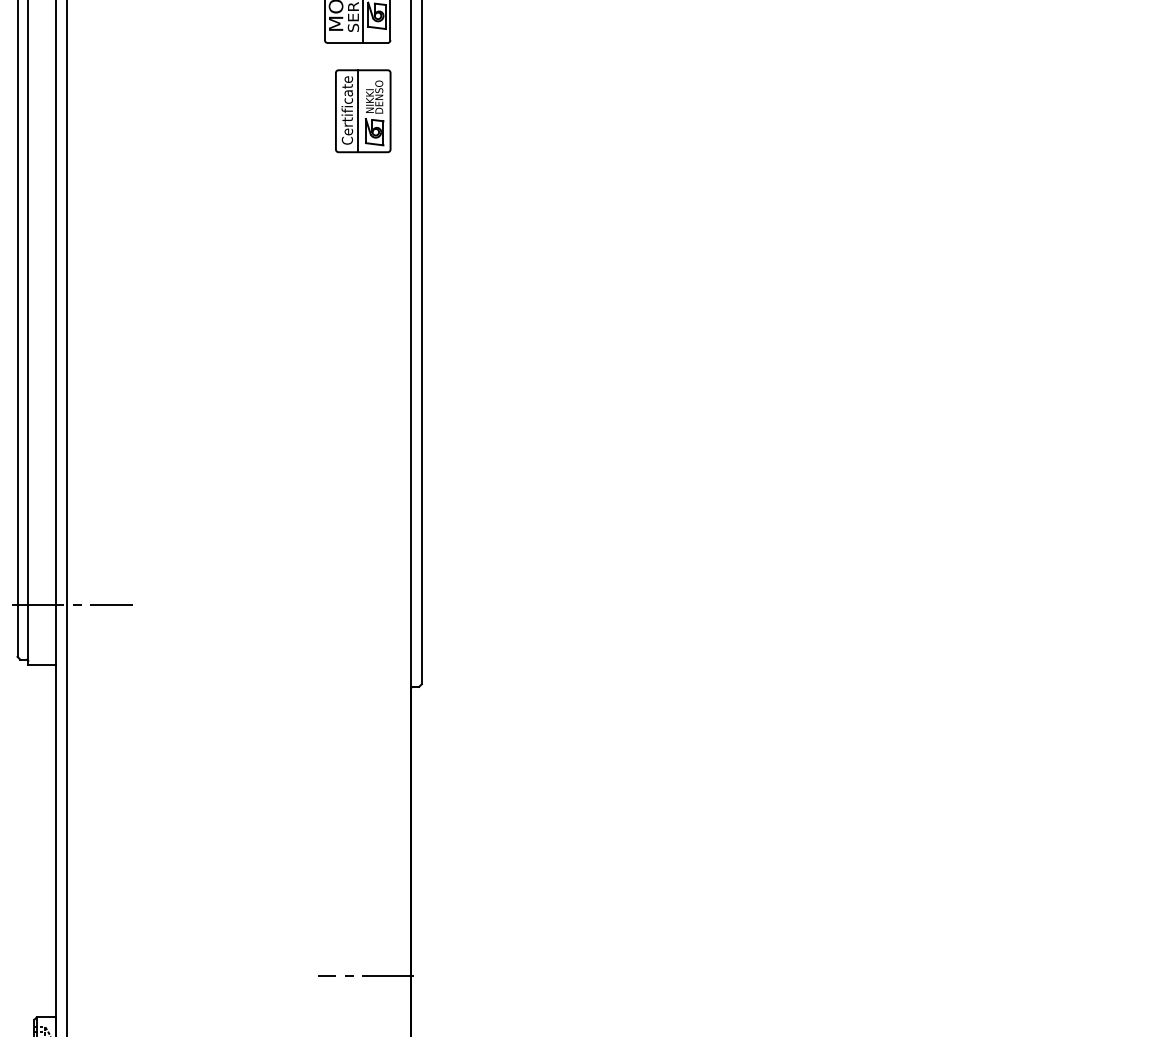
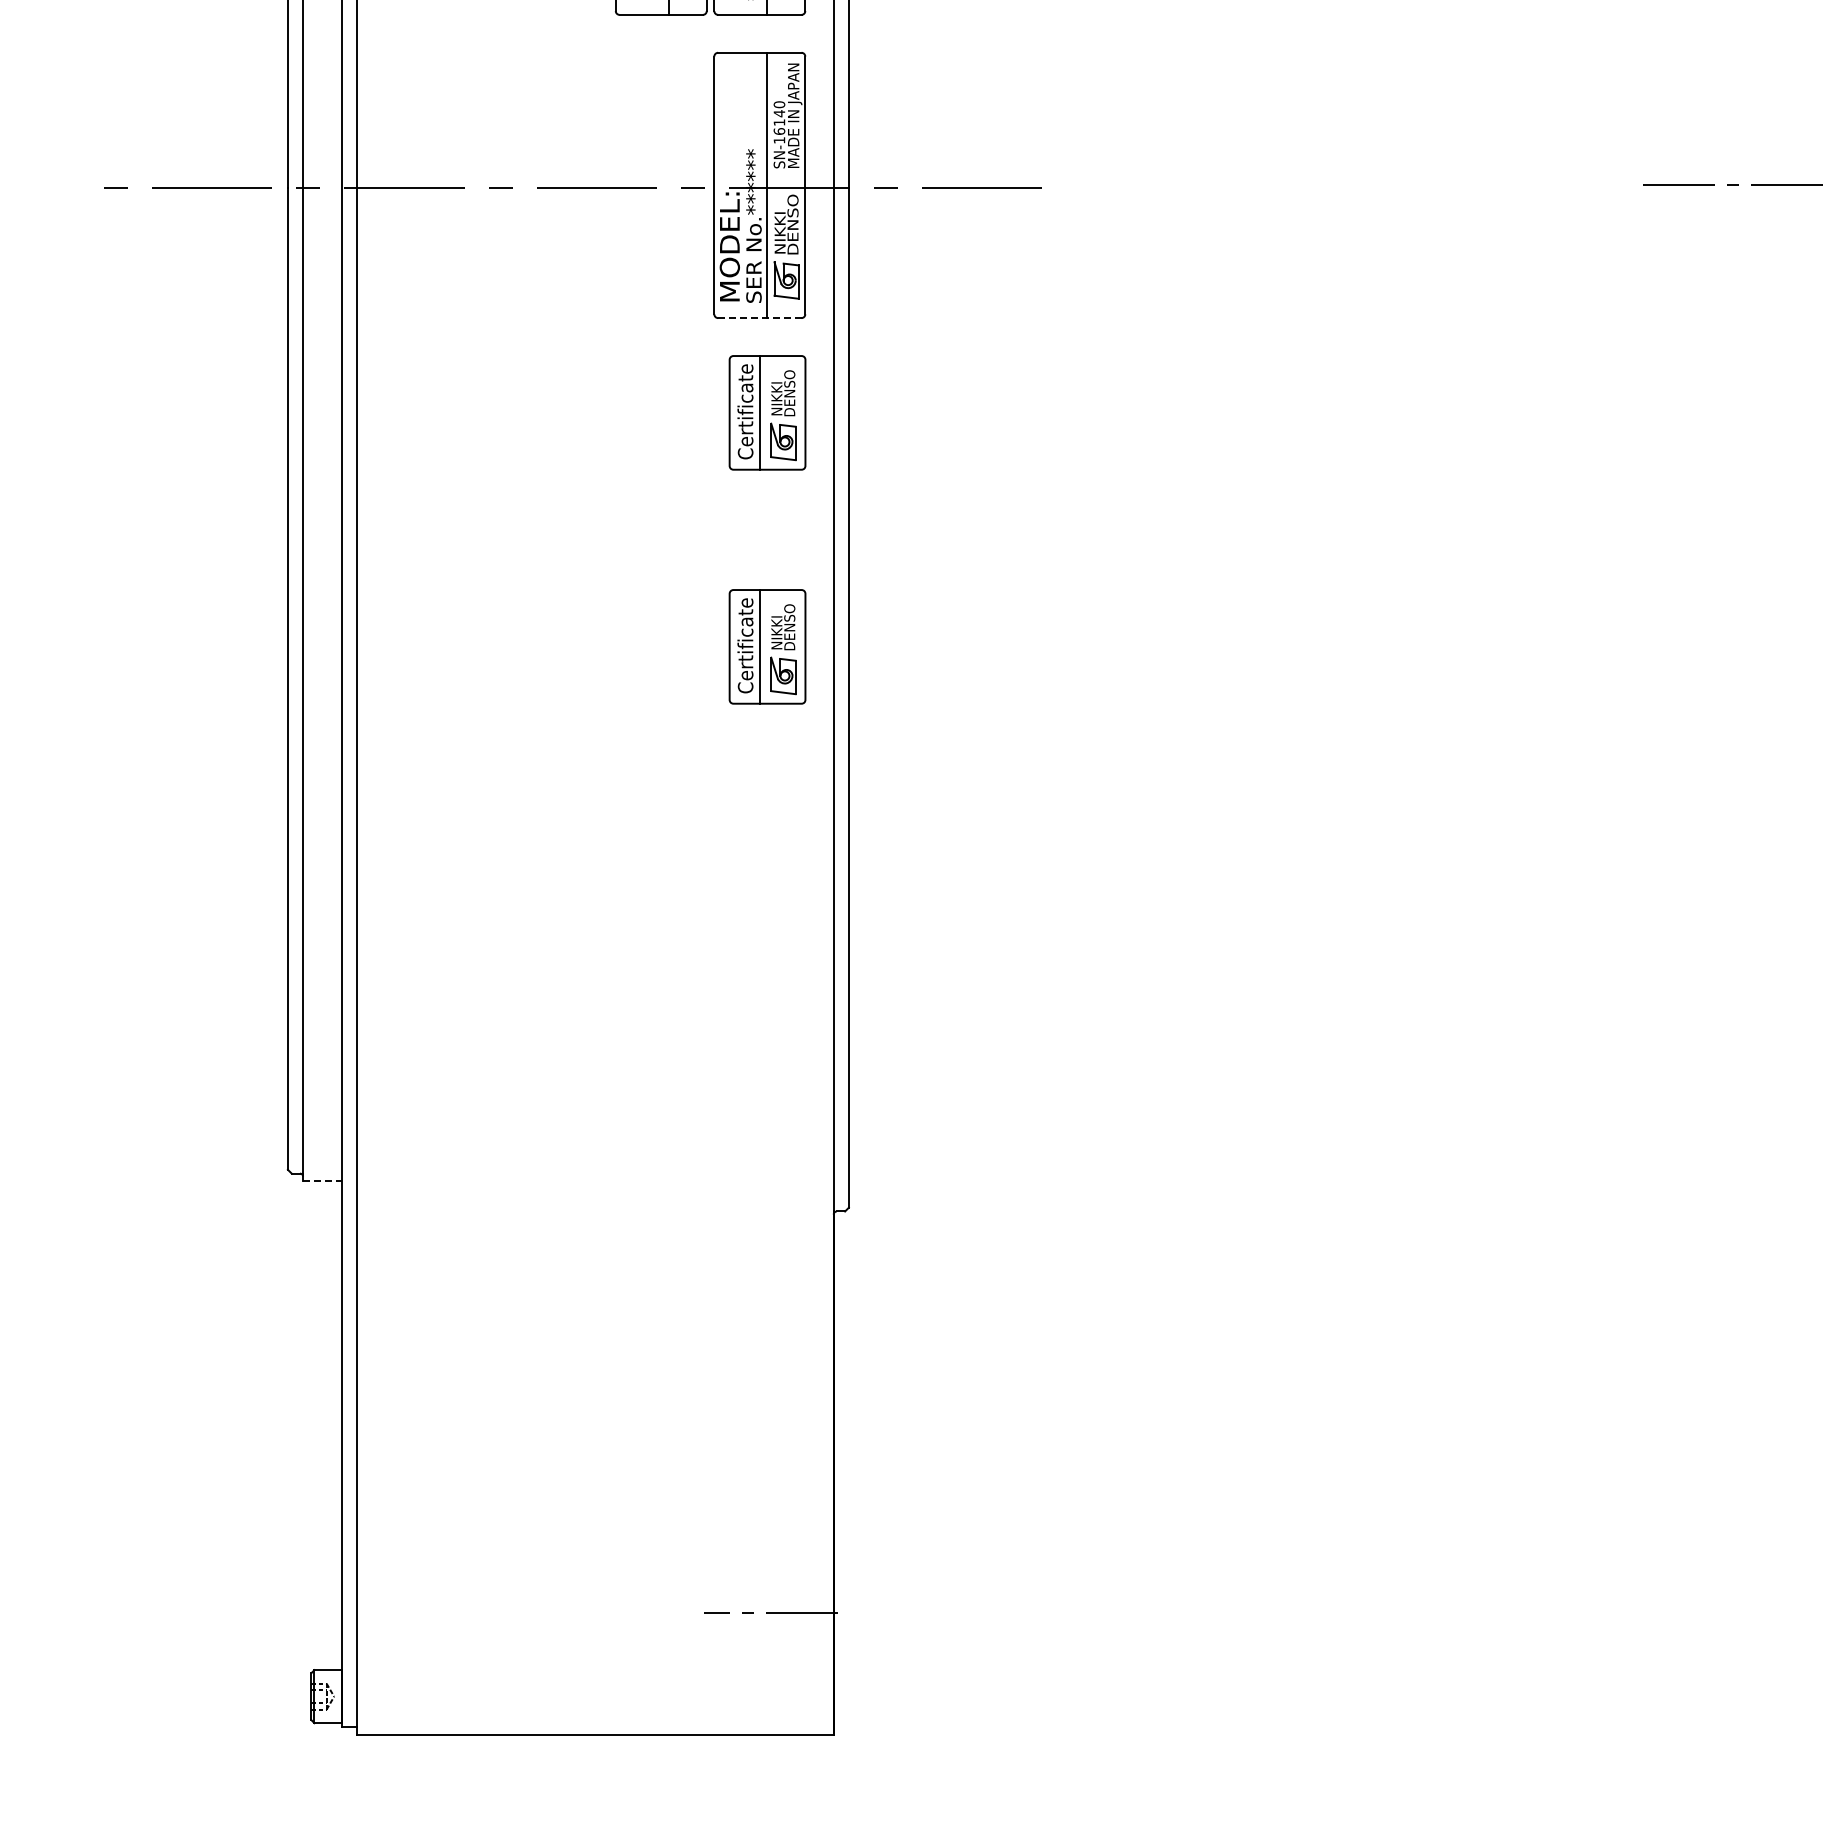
line: (357, 43) -> (759, 318), solid -> dashed
part: (363, 279) -> (767, 646), added
line: (72, 604) -> (364, 1097), removed
line: (42, 665) -> (322, 1181), solid -> dashed

